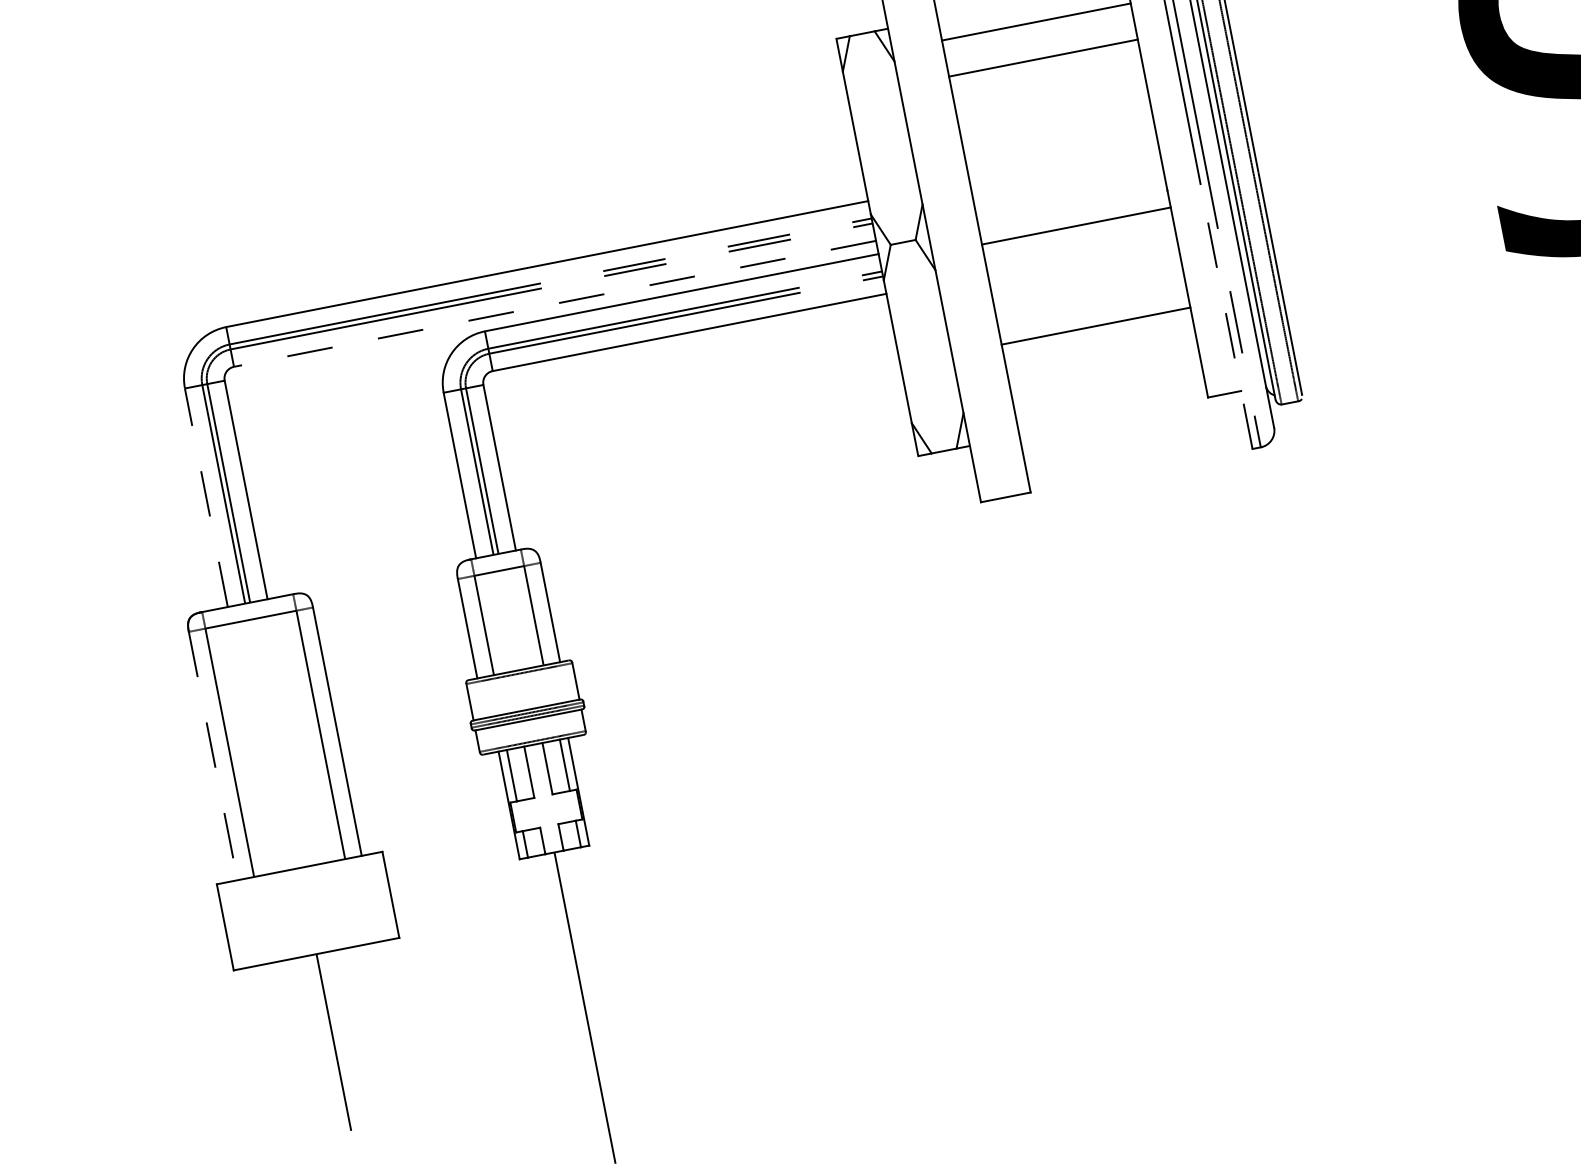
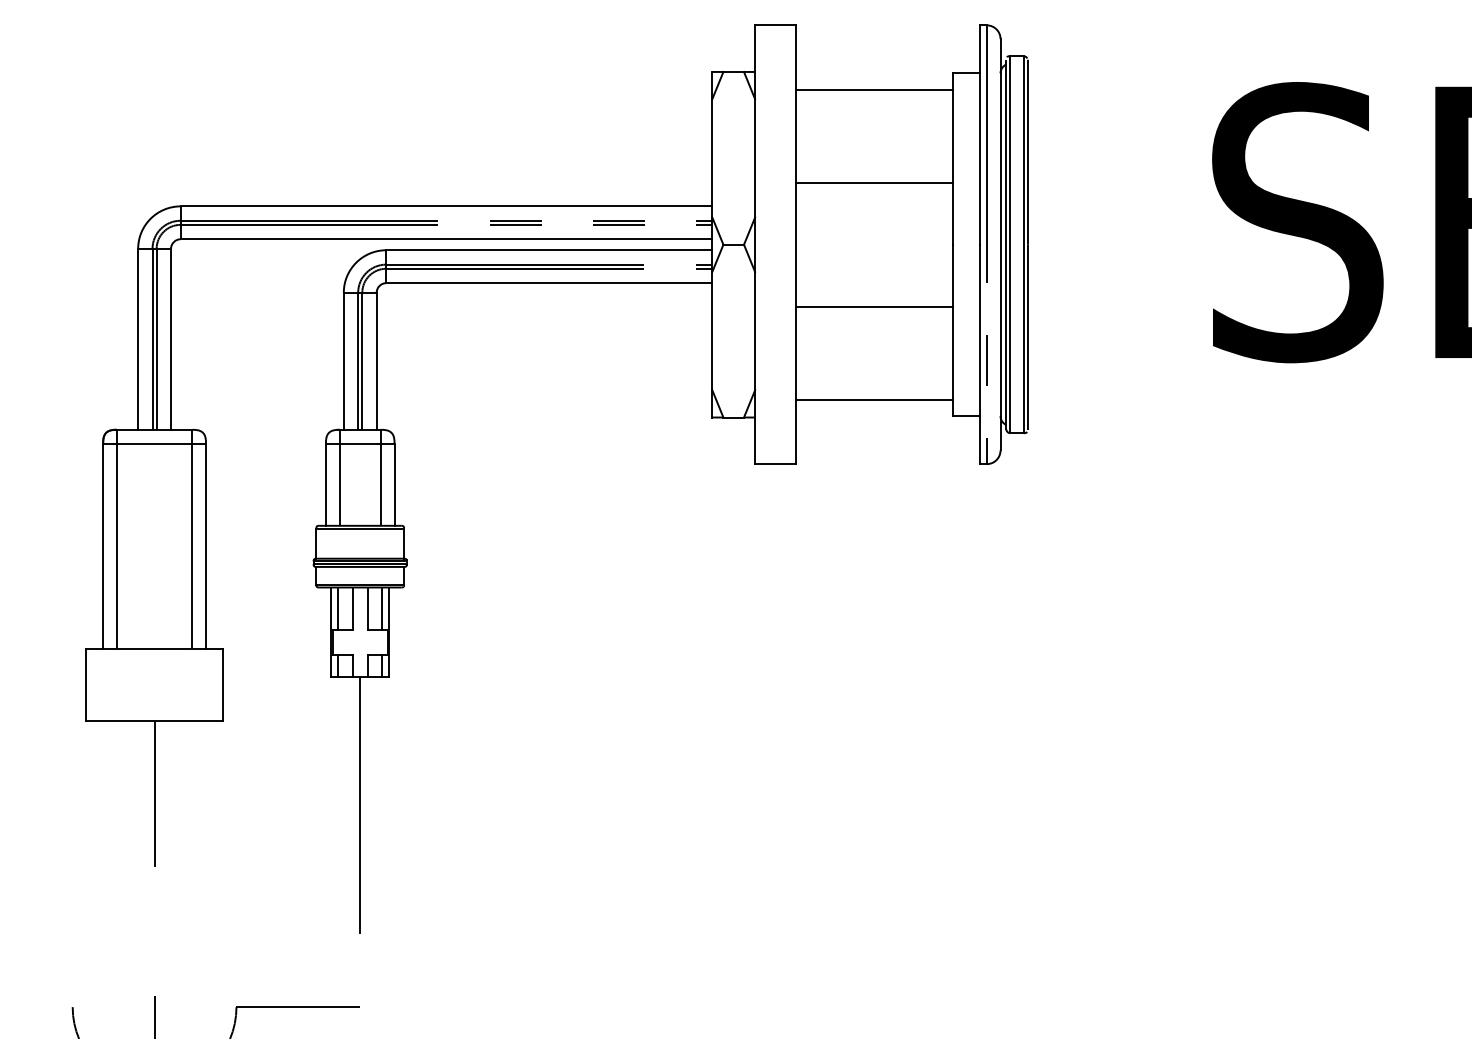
line: (1043, 57) -> (874, 182), moved
line: (1076, 225) -> (874, 306), moved
line: (555, 304) -> (446, 239), dashed -> solid
line: (1225, 316) -> (979, 354), dashed -> solid
line: (1096, 325) -> (874, 399), moved
line: (206, 496) -> (138, 338), dashed -> solid
line: (213, 756) -> (103, 546), dashed -> solid

